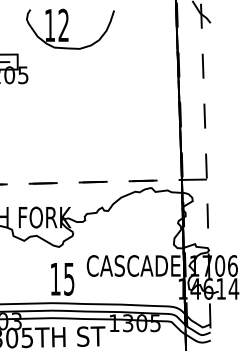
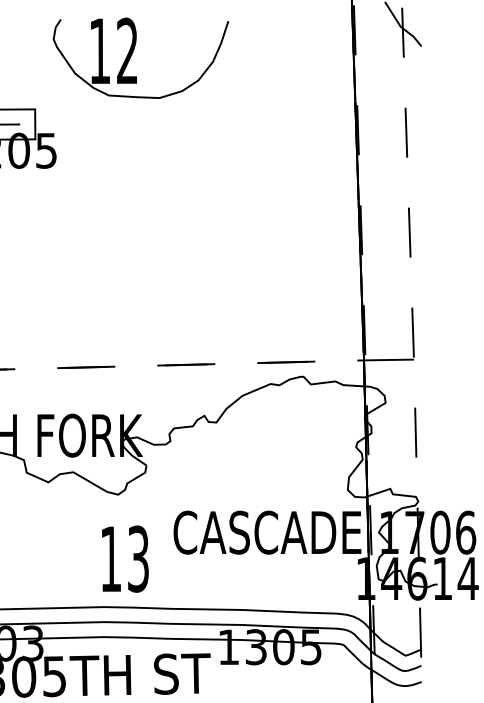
text: (69, 278) -> (138, 557), 15 -> 13

